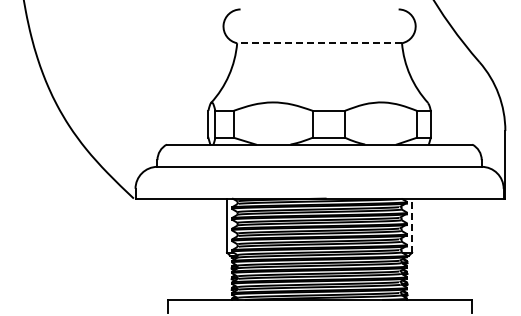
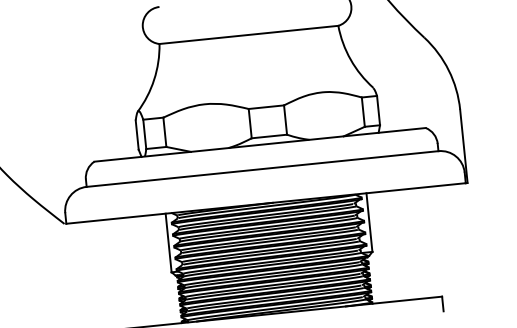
line: (319, 43) -> (248, 35), dashed -> solid
line: (412, 225) -> (369, 222), dashed -> solid

